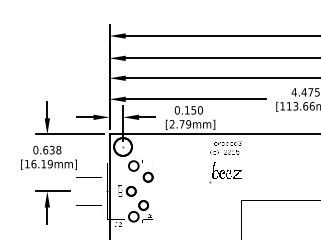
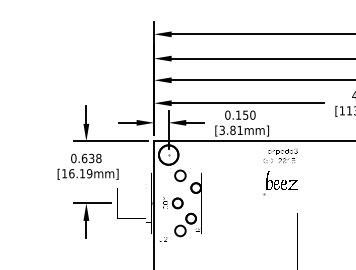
text: (179, 124) -> (230, 130), [2.79mm] -> [3.81mm]

